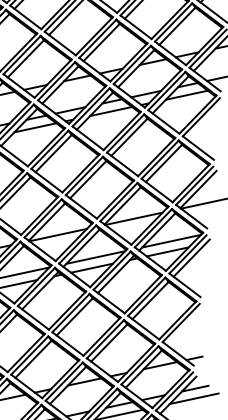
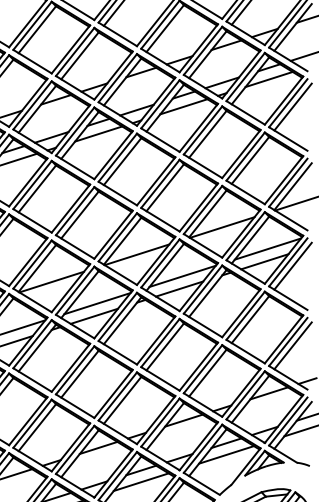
line: (204, 120) -> (292, 106), added
line: (184, 326) -> (292, 345), added

